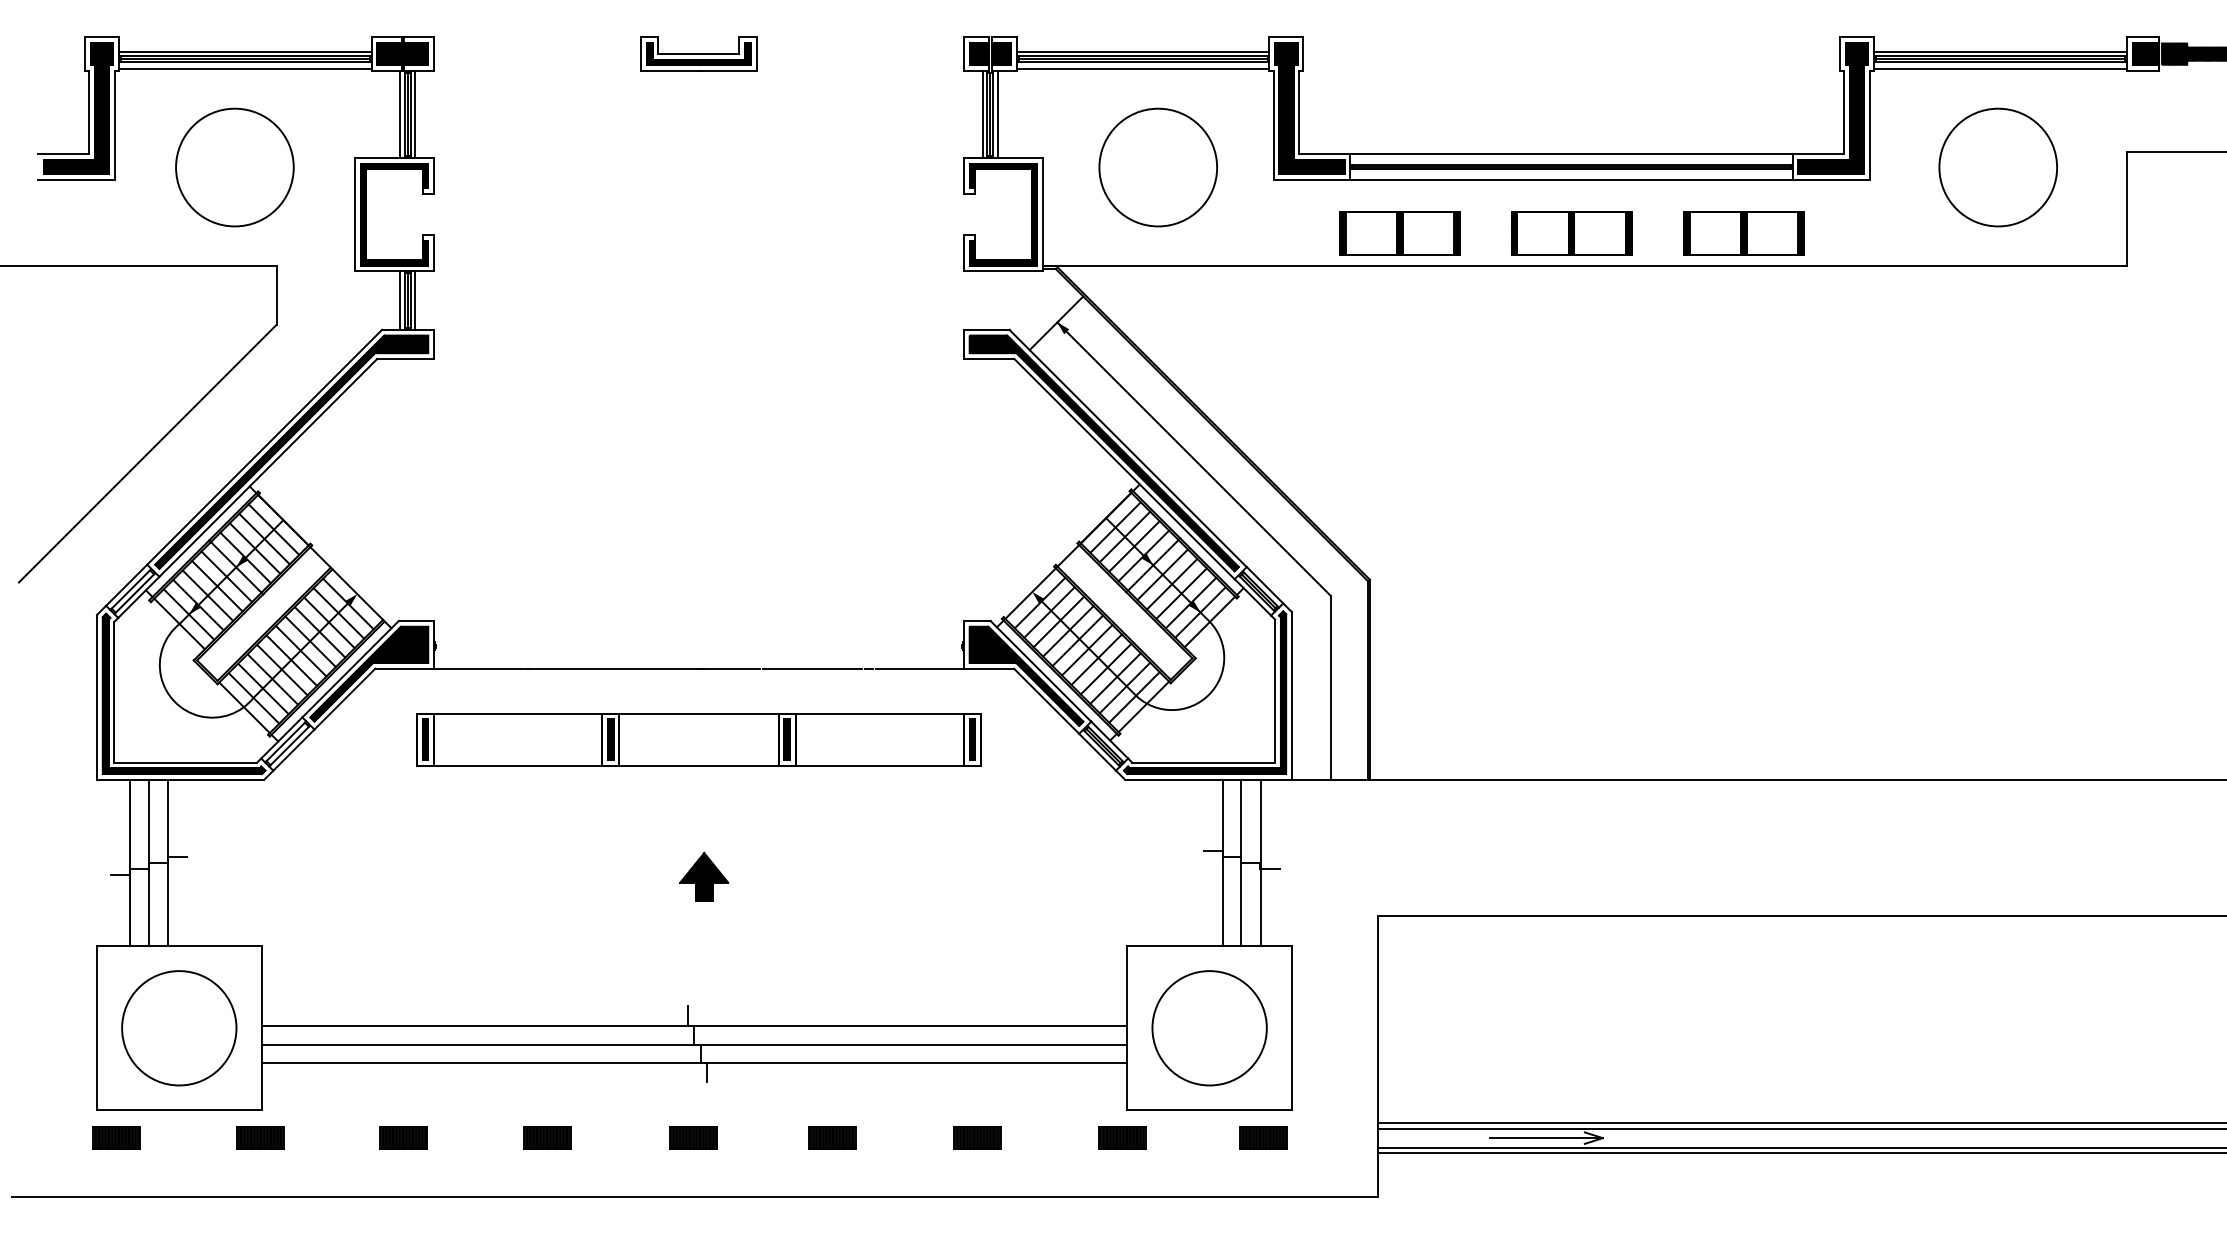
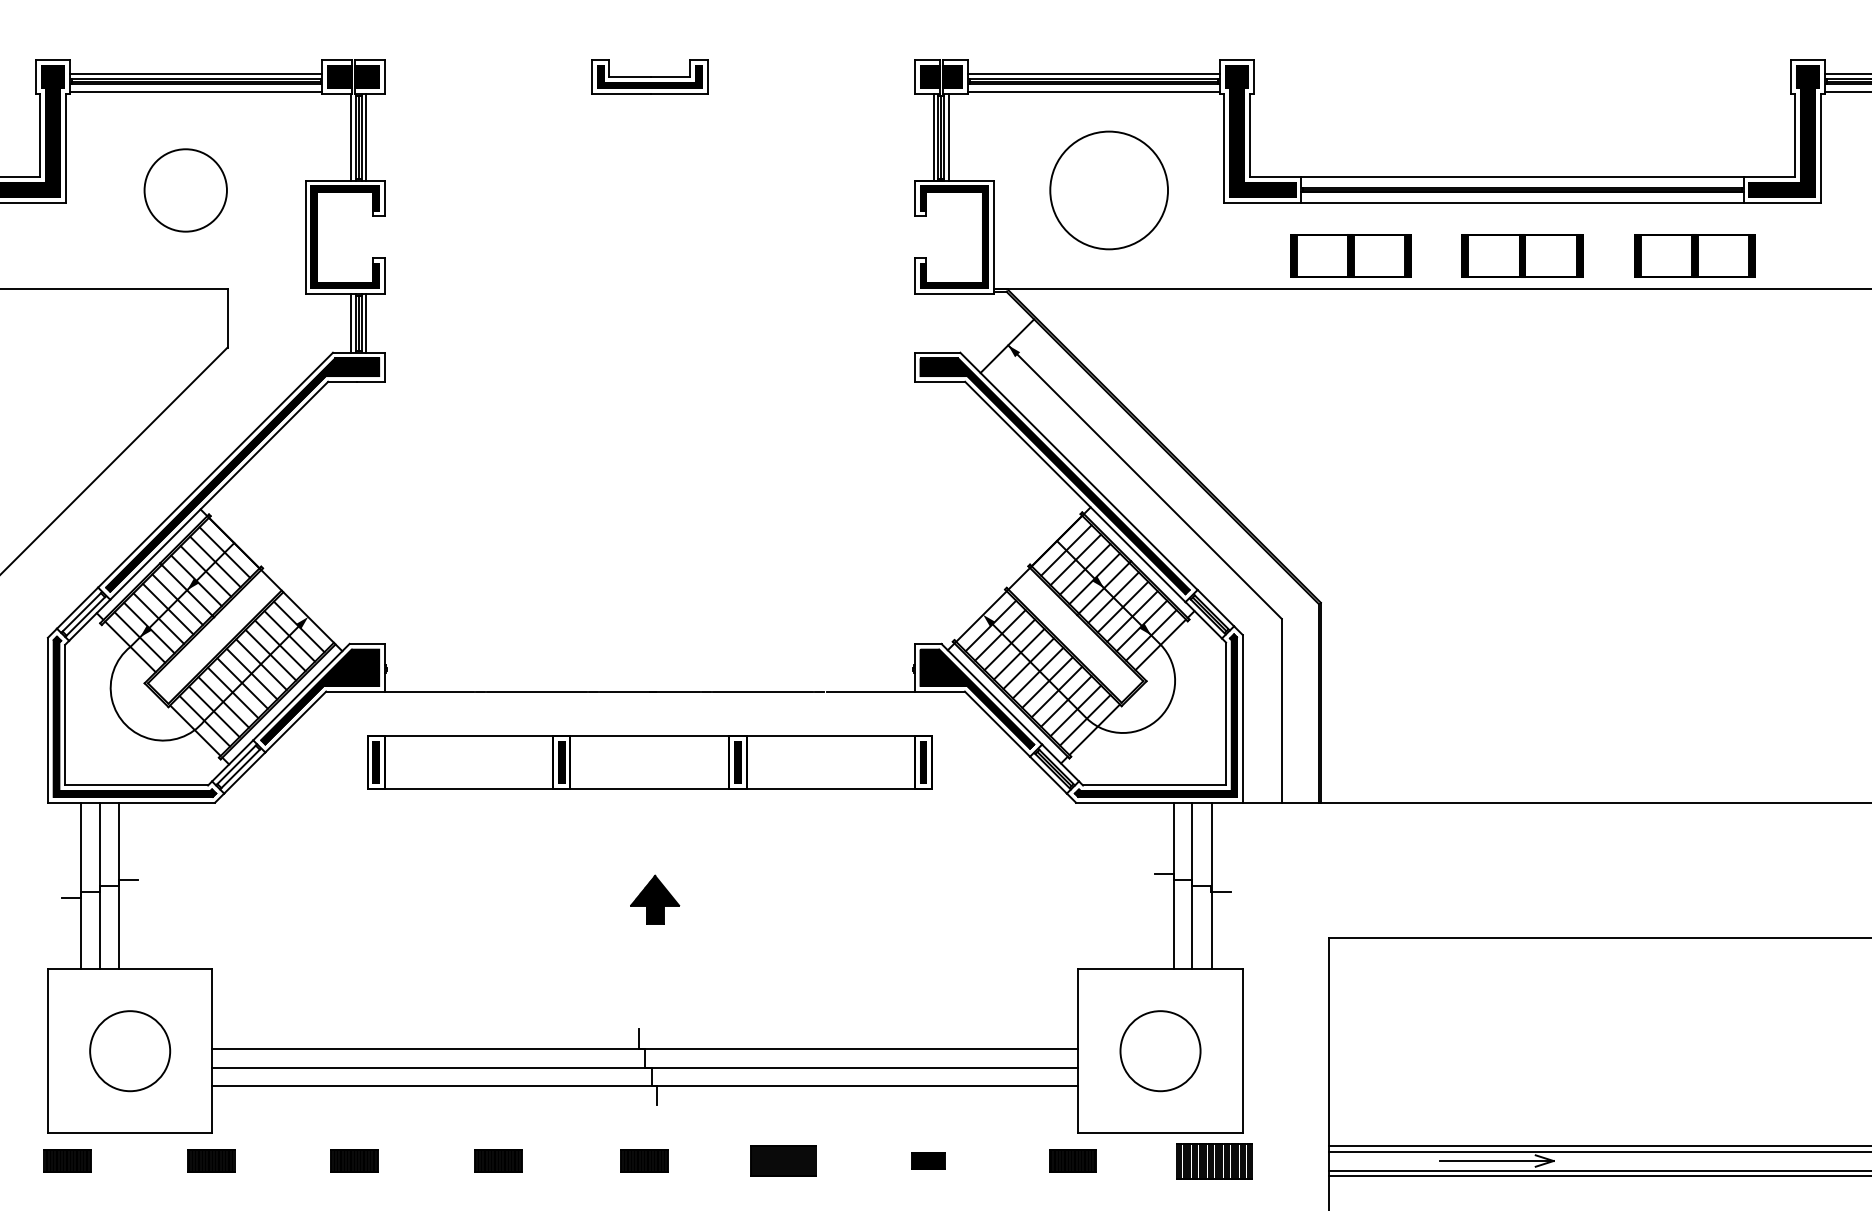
circle: (234, 167) -> (185, 190), size x0.7
circle: (179, 1028) -> (130, 1051), size x0.7
circle: (1209, 1028) -> (1160, 1051), size x0.7
part: (832, 1137) -> (783, 1160), size x1.4
part: (977, 1137) -> (928, 1160), size x0.7
part: (1263, 1137) -> (1214, 1160), size x1.6

